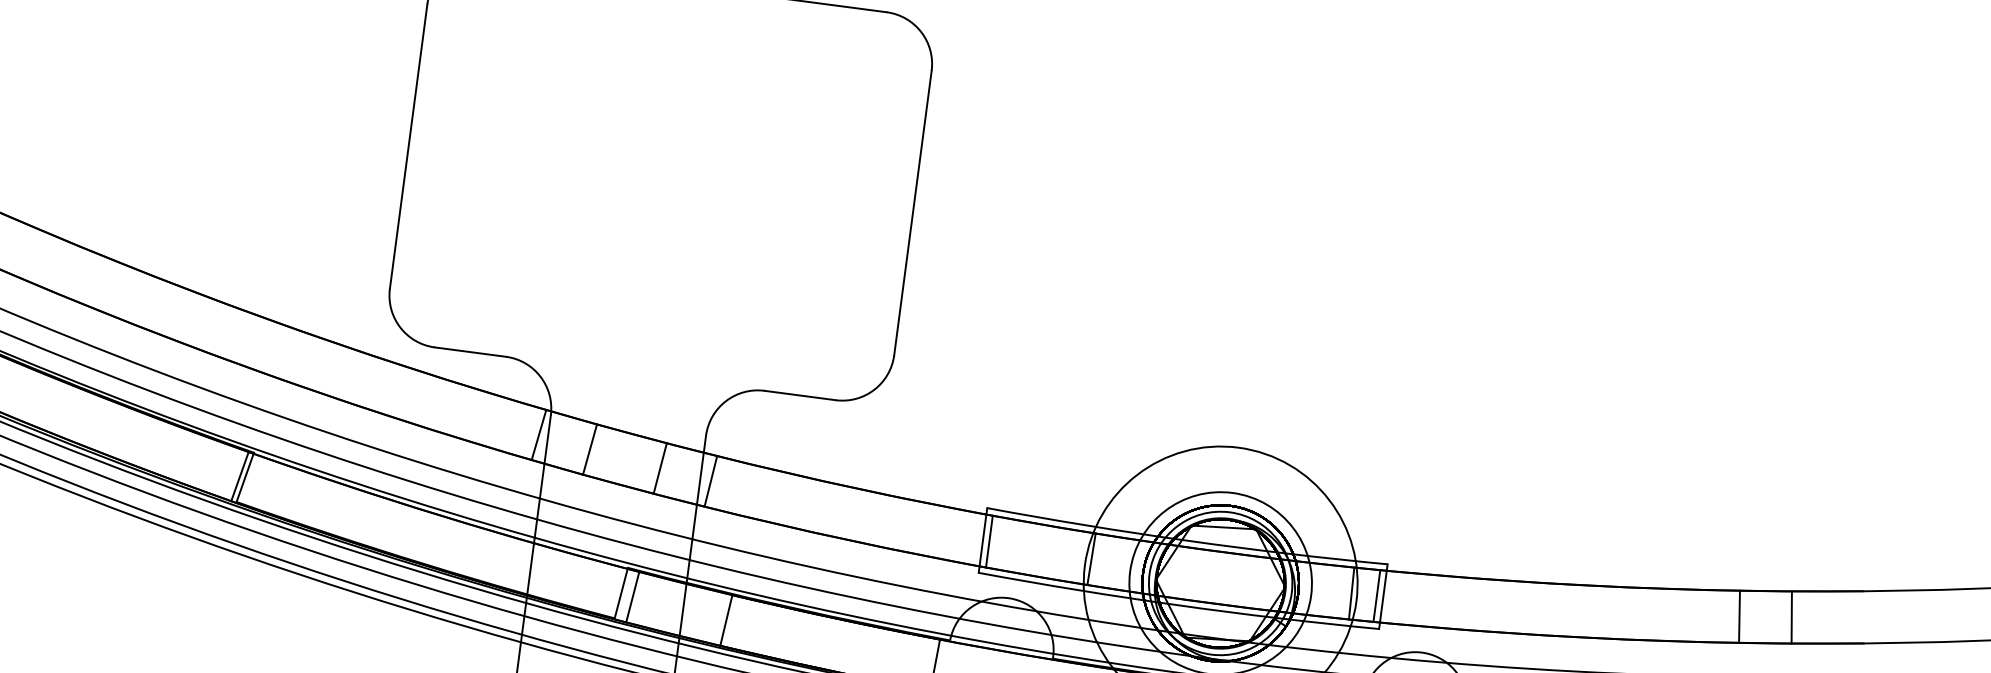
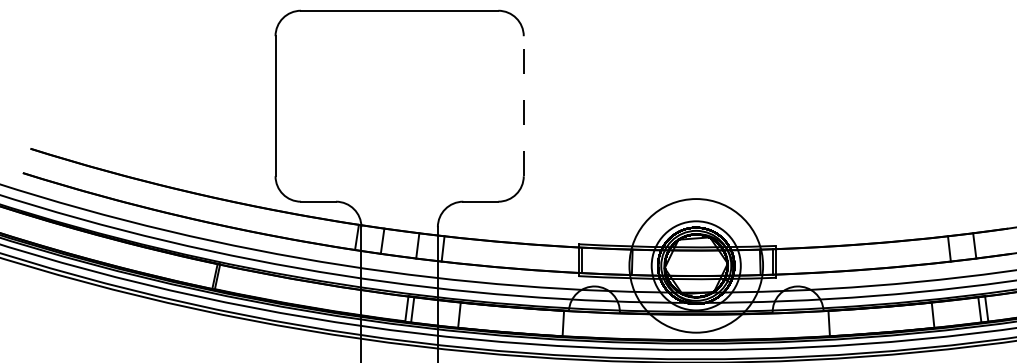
line: (912, 211) -> (523, 105), solid -> dashed

